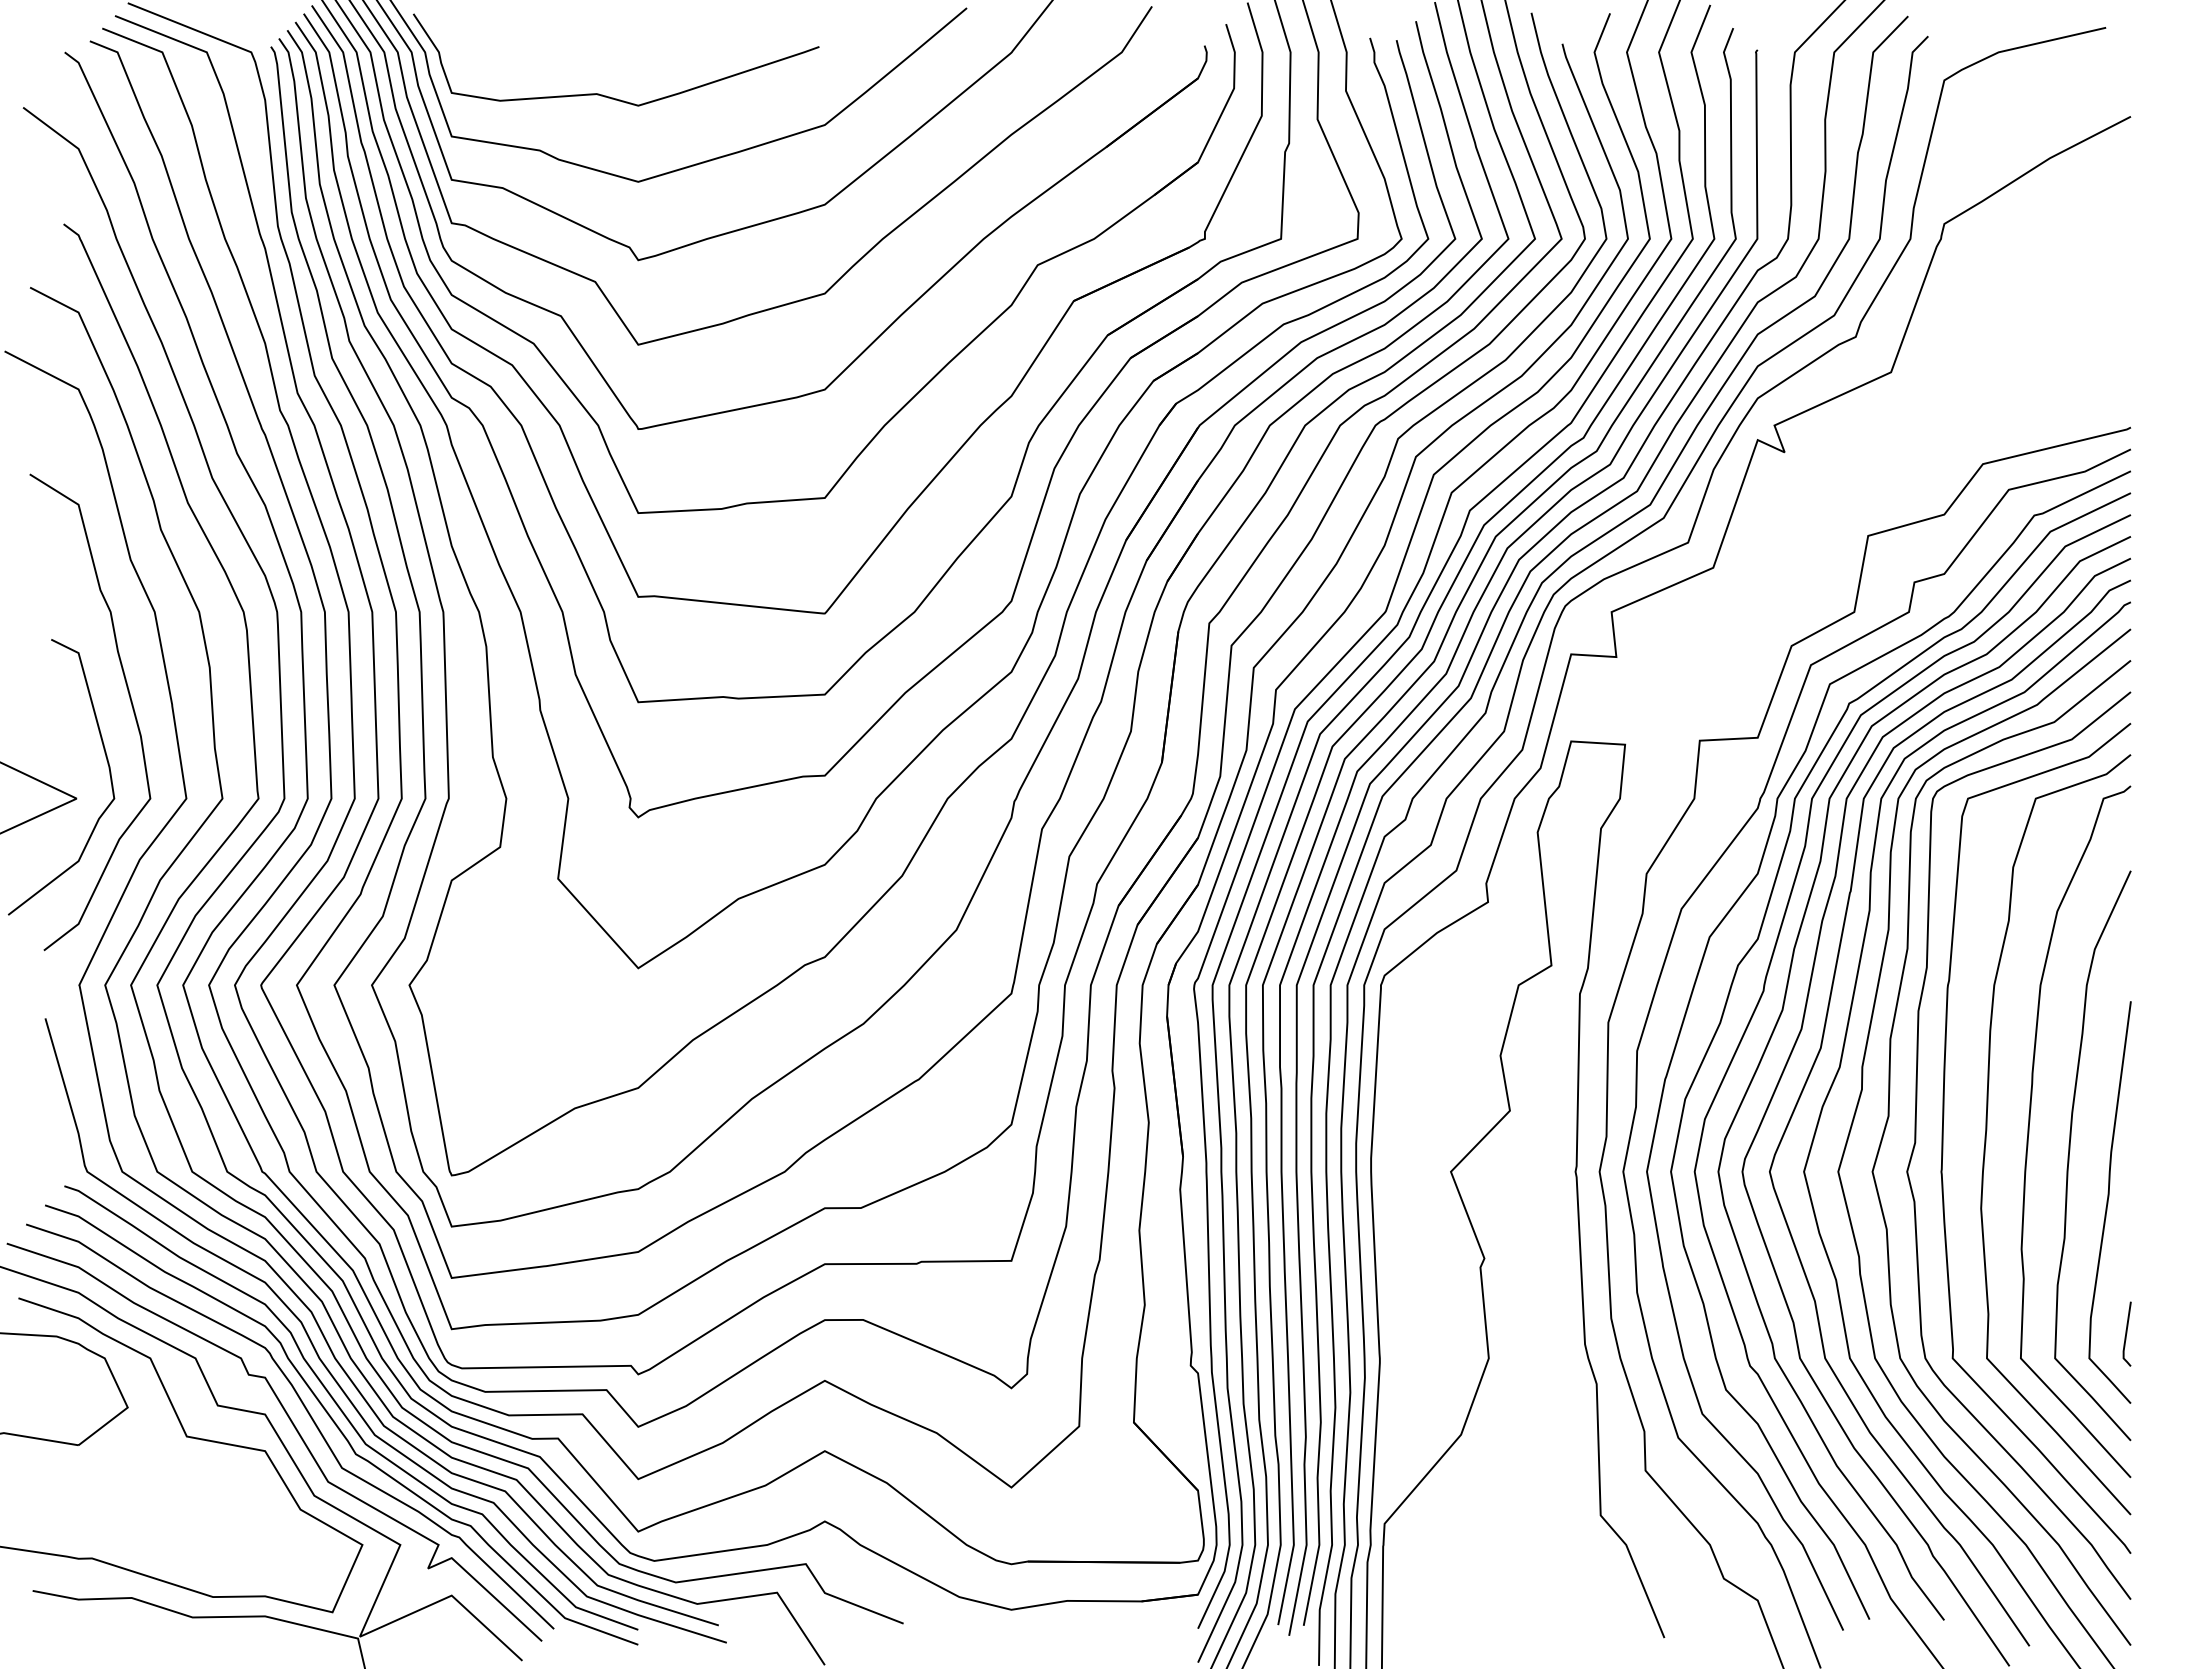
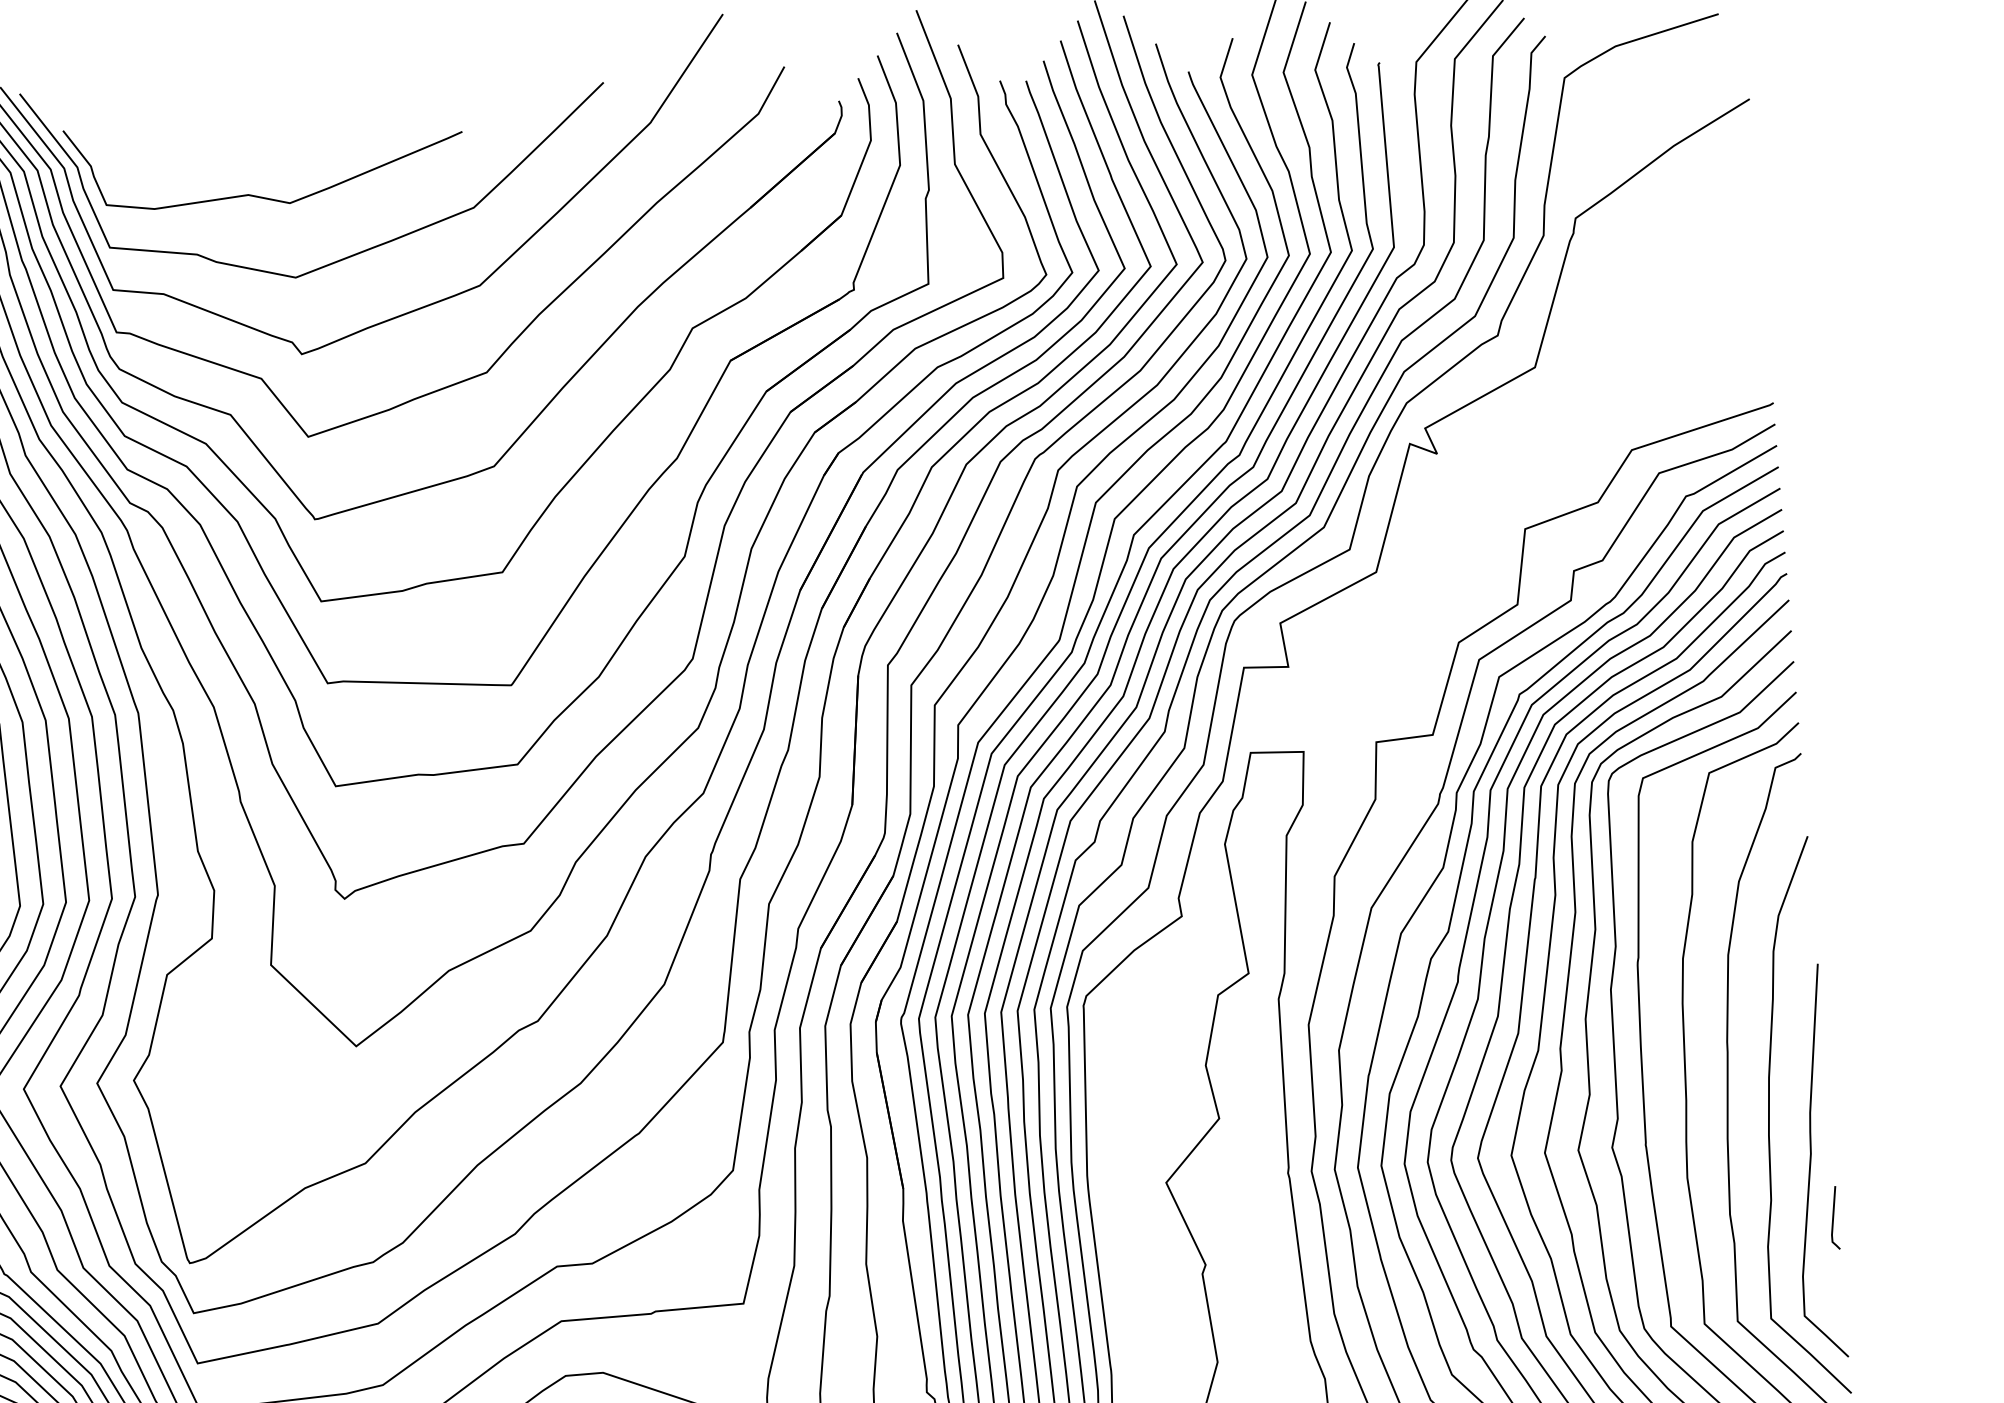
line: (2126, 1333) -> (1833, 1217), moved

